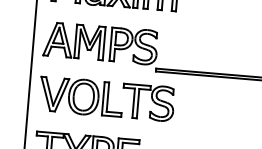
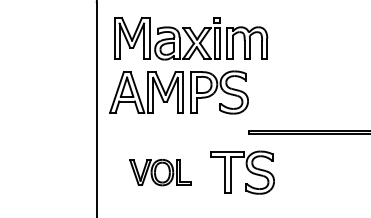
part: (100, 43) -> (178, 92), moved
part: (81, 96) -> (160, 172), size x0.6

